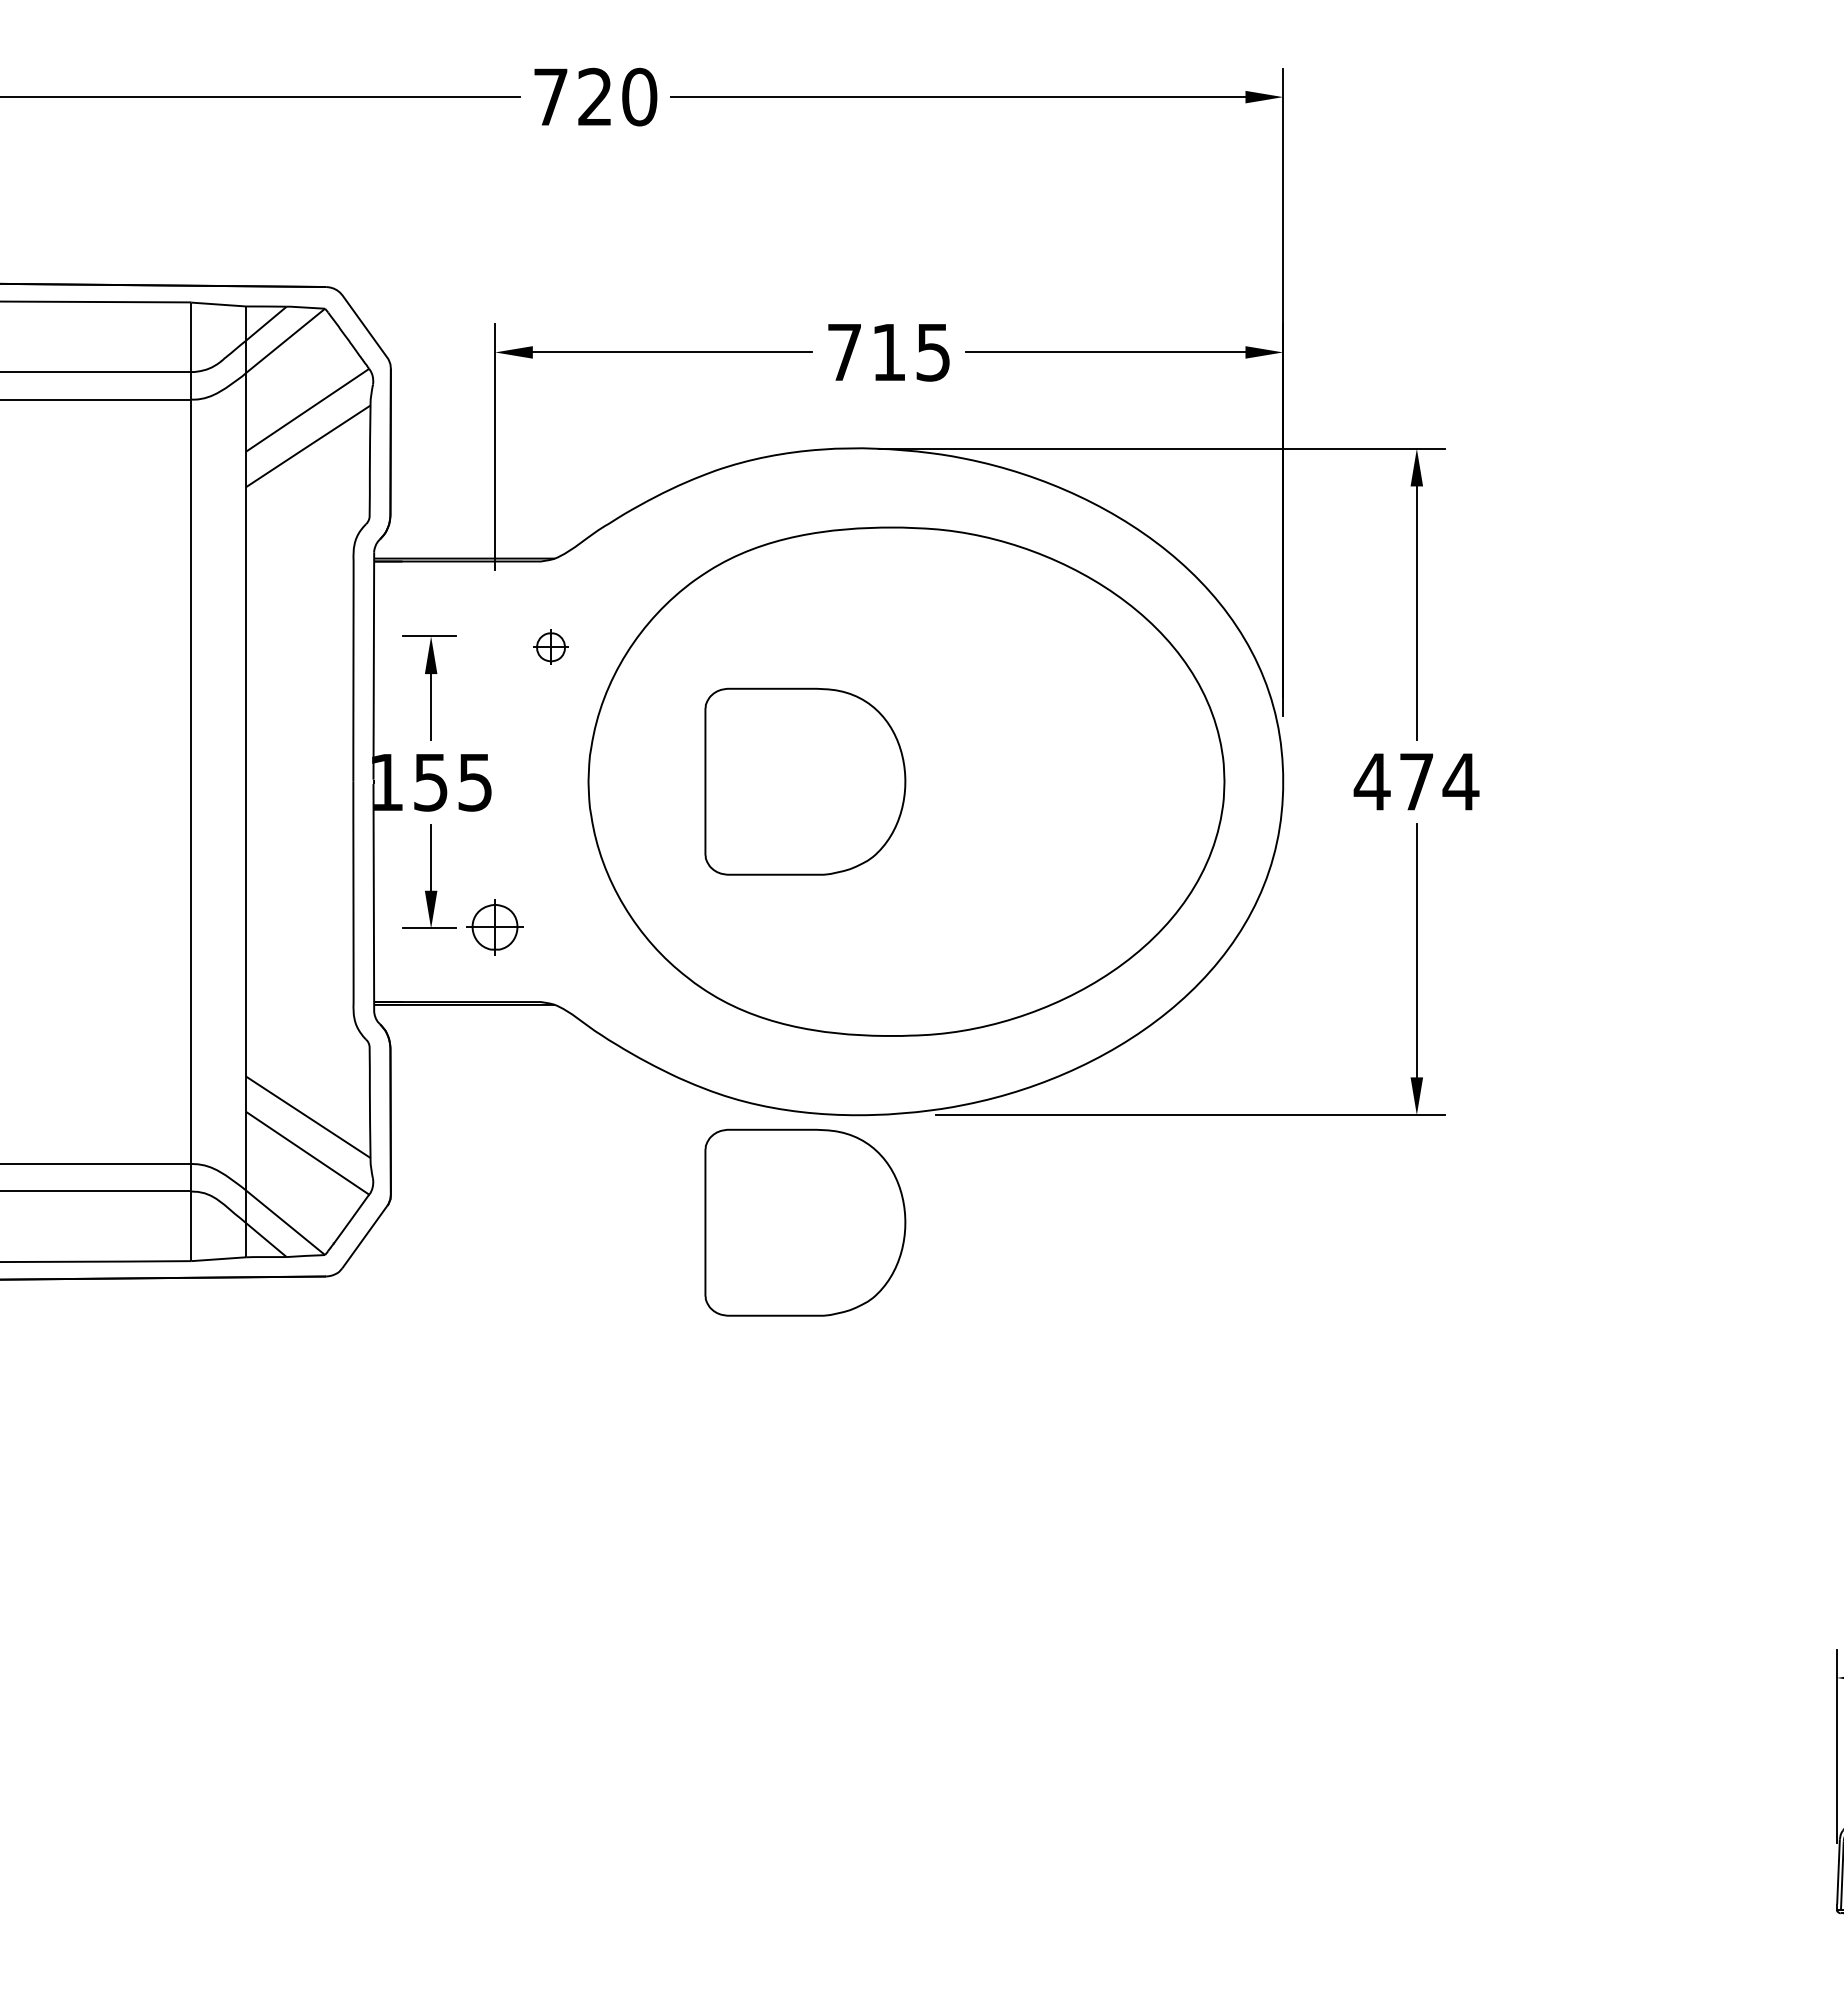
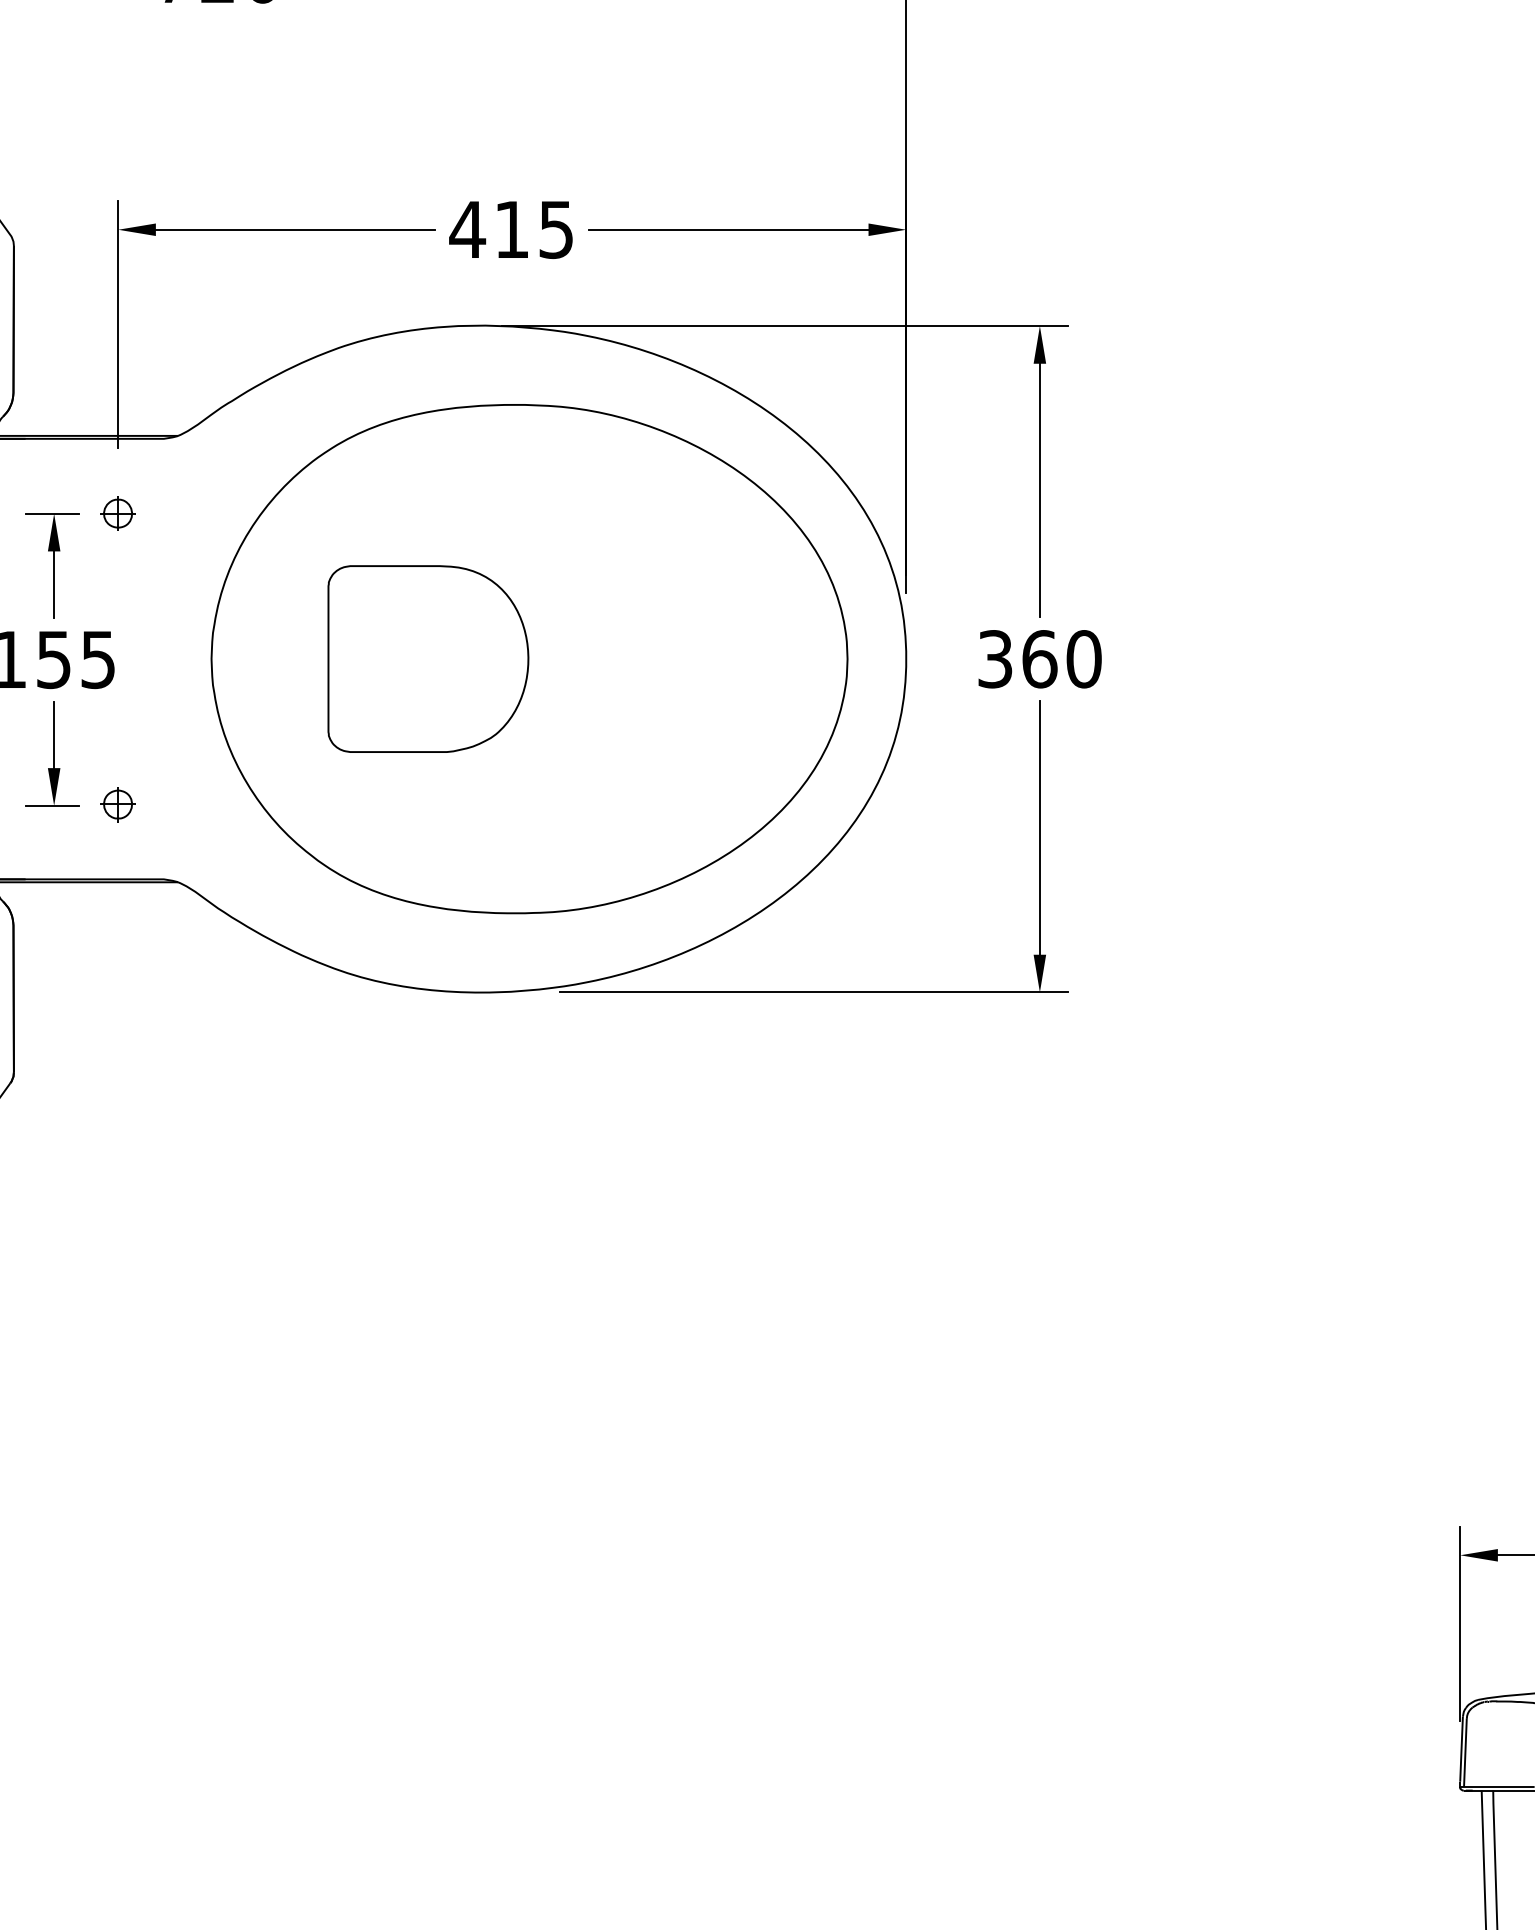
text: (844, 352) -> (467, 229), 715 -> 415
part: (550, 646) -> (117, 512), moved
text: (1416, 781) -> (1039, 658), 474 -> 360
part: (494, 926) -> (117, 803), size x0.62
part: (805, 1222) -> (428, 1099), removed

